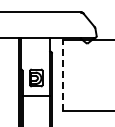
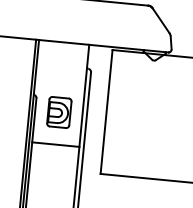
line: (63, 74) -> (107, 110), dashed -> solid

